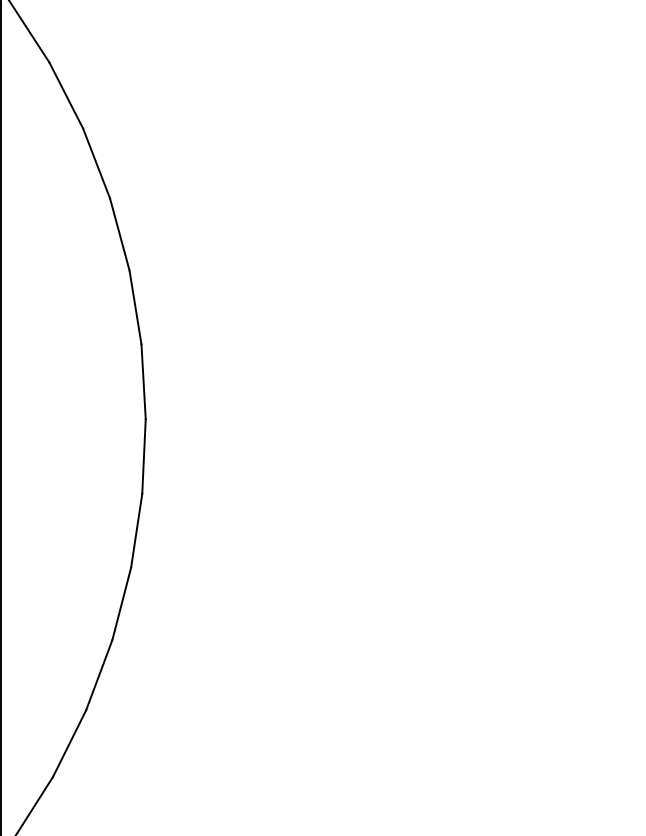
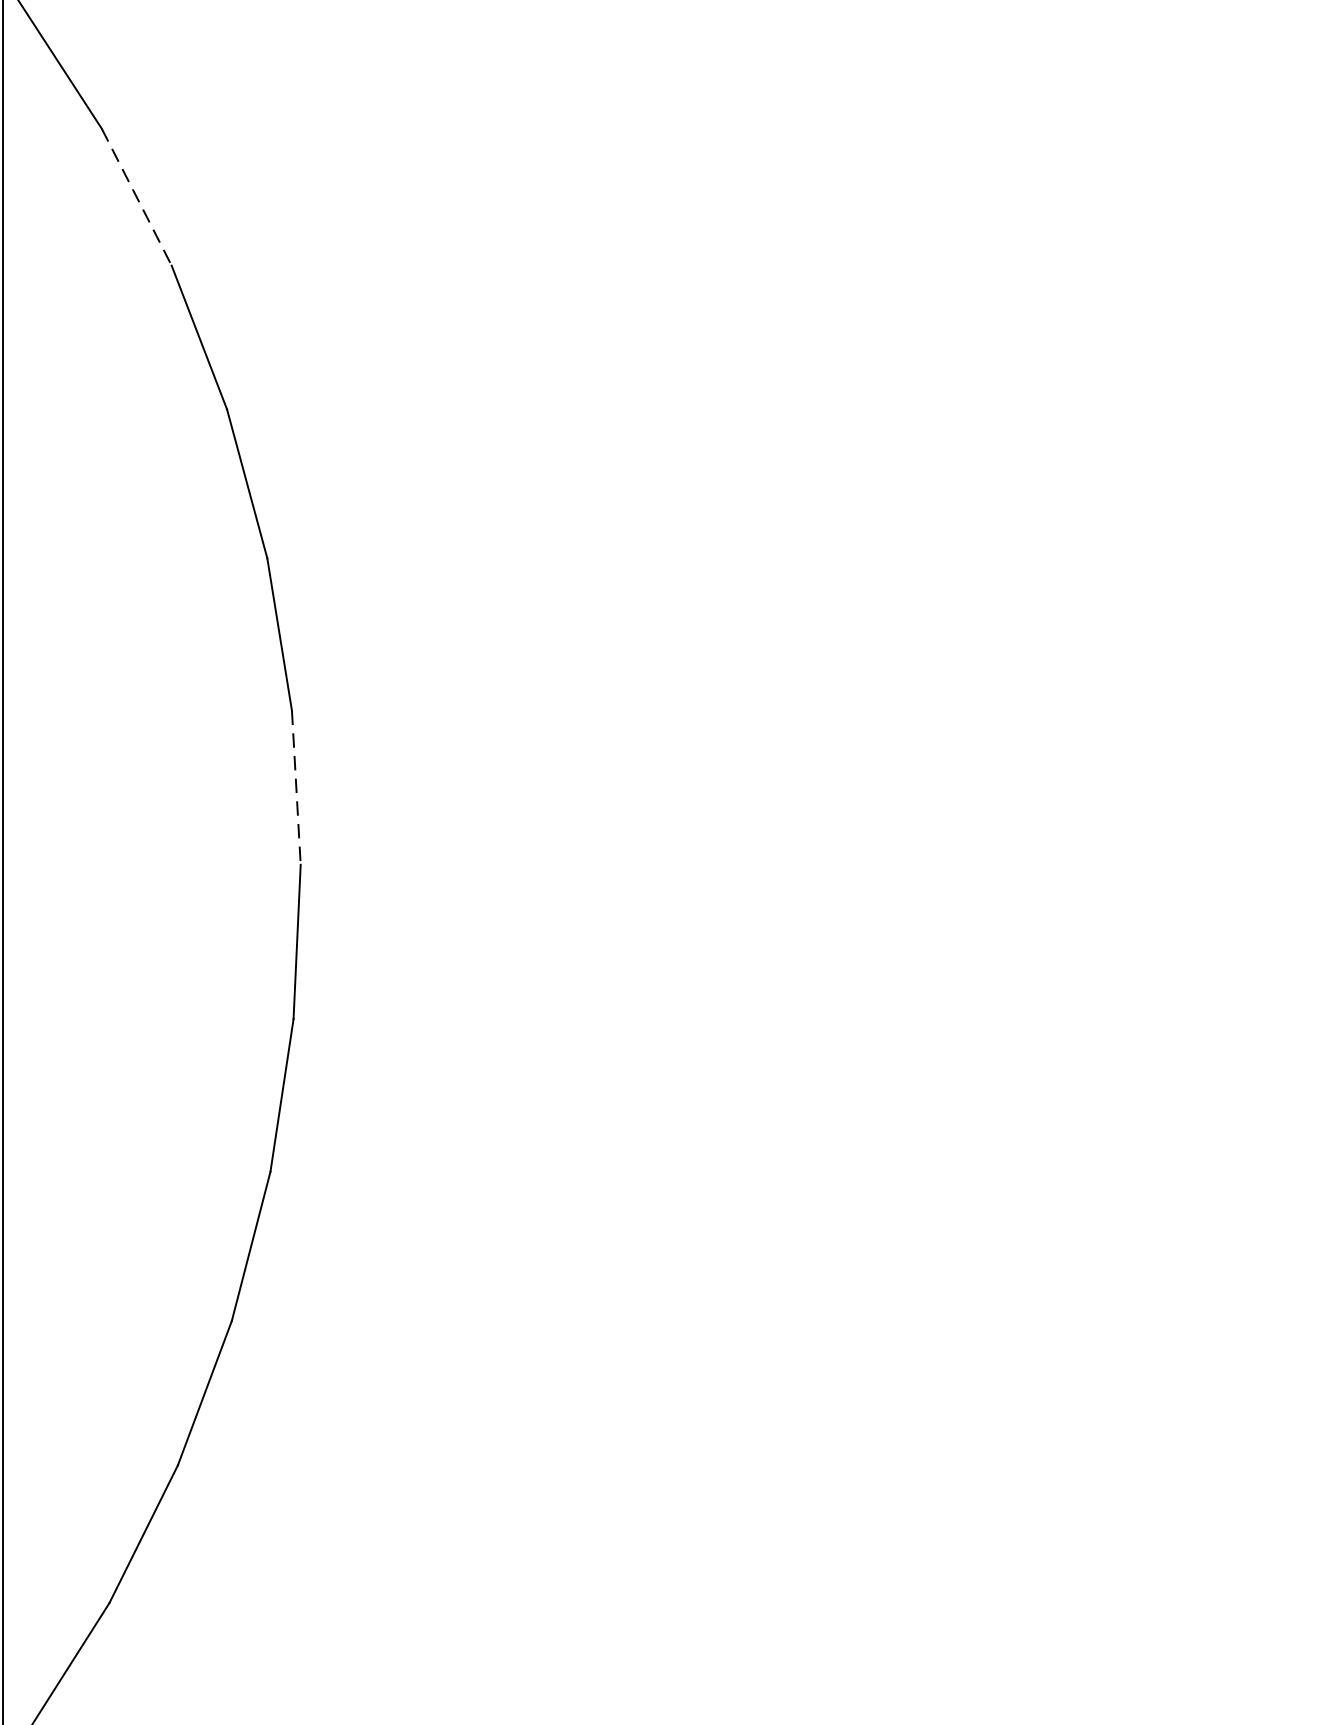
line: (66, 96) -> (137, 199), solid -> dashed
line: (143, 382) -> (296, 789), solid -> dashed

